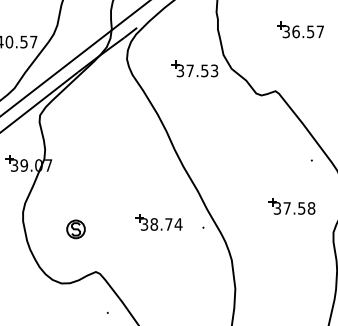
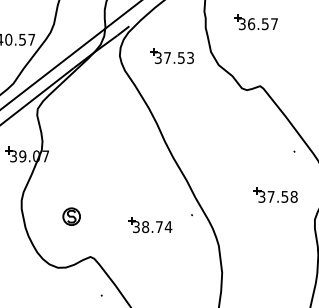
part: (300, 30) -> (255, 22), moved
part: (194, 68) -> (171, 55), moved
part: (159, 222) -> (150, 225), moved

